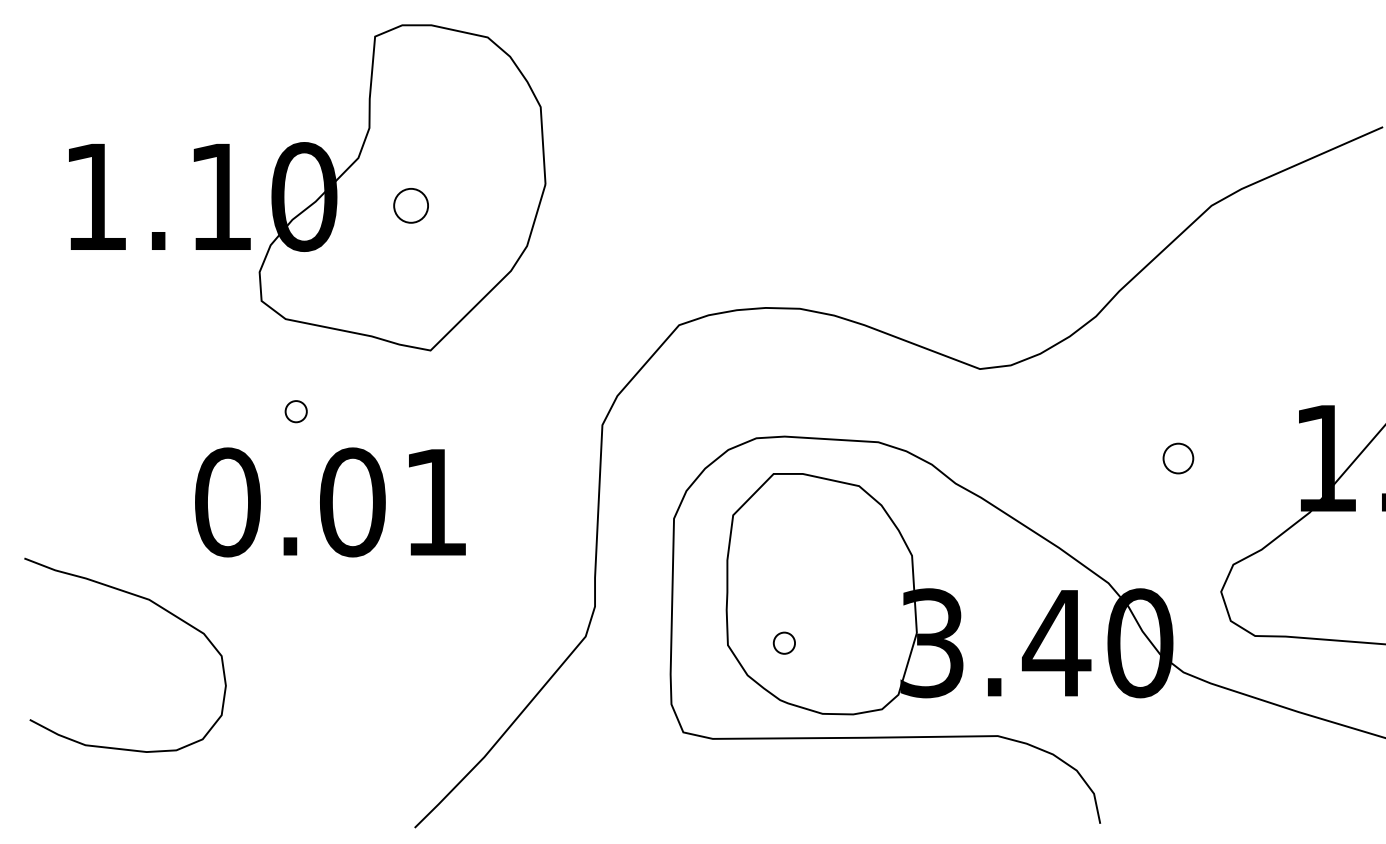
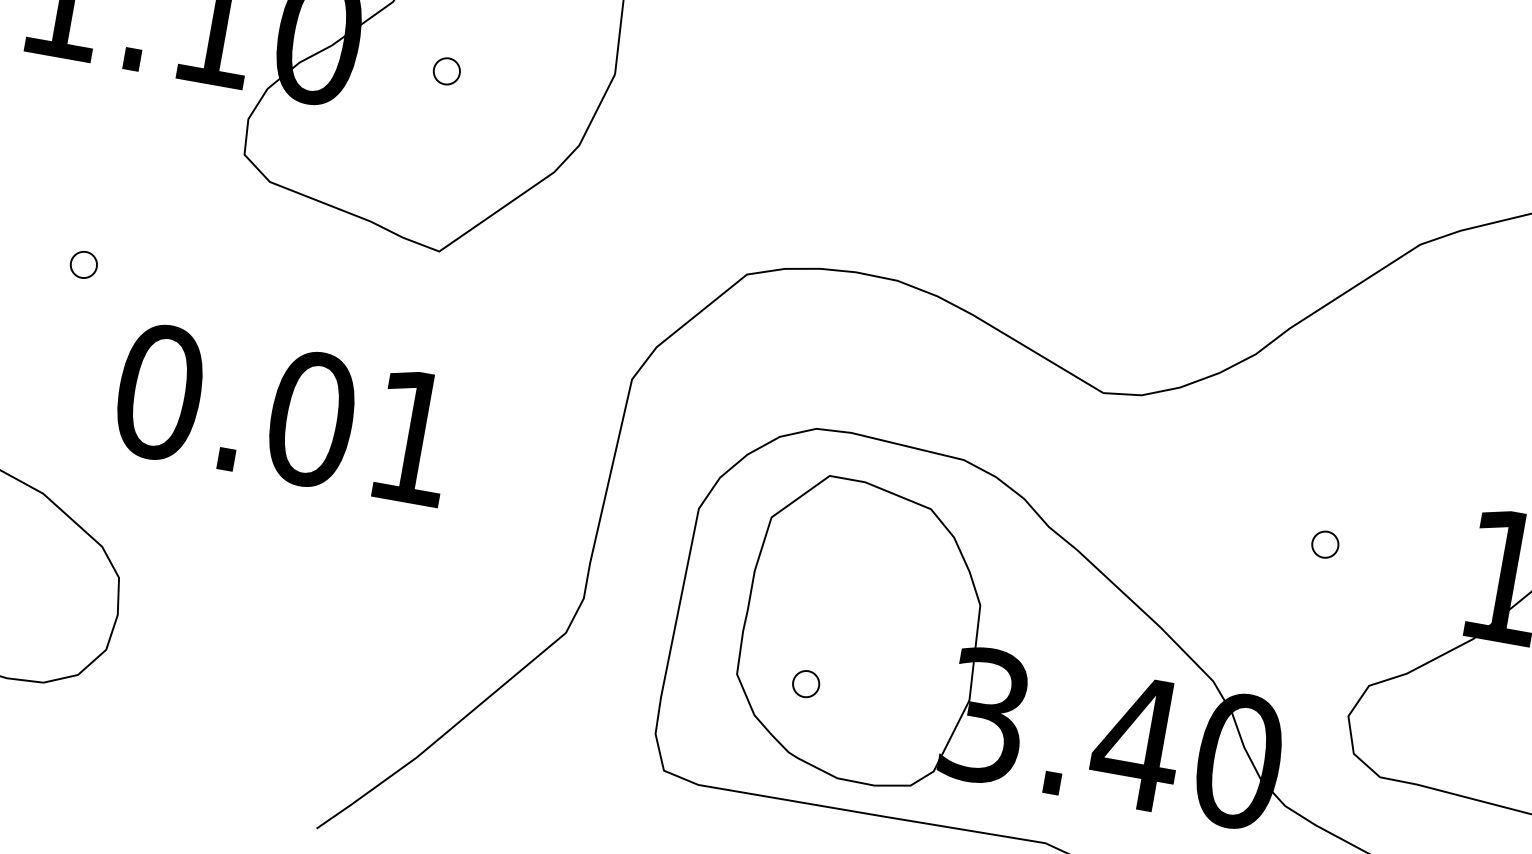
part: (410, 205) -> (446, 70), size x0.62
part: (295, 411) -> (83, 264), moved
part: (1178, 457) -> (1325, 543), size x0.71

